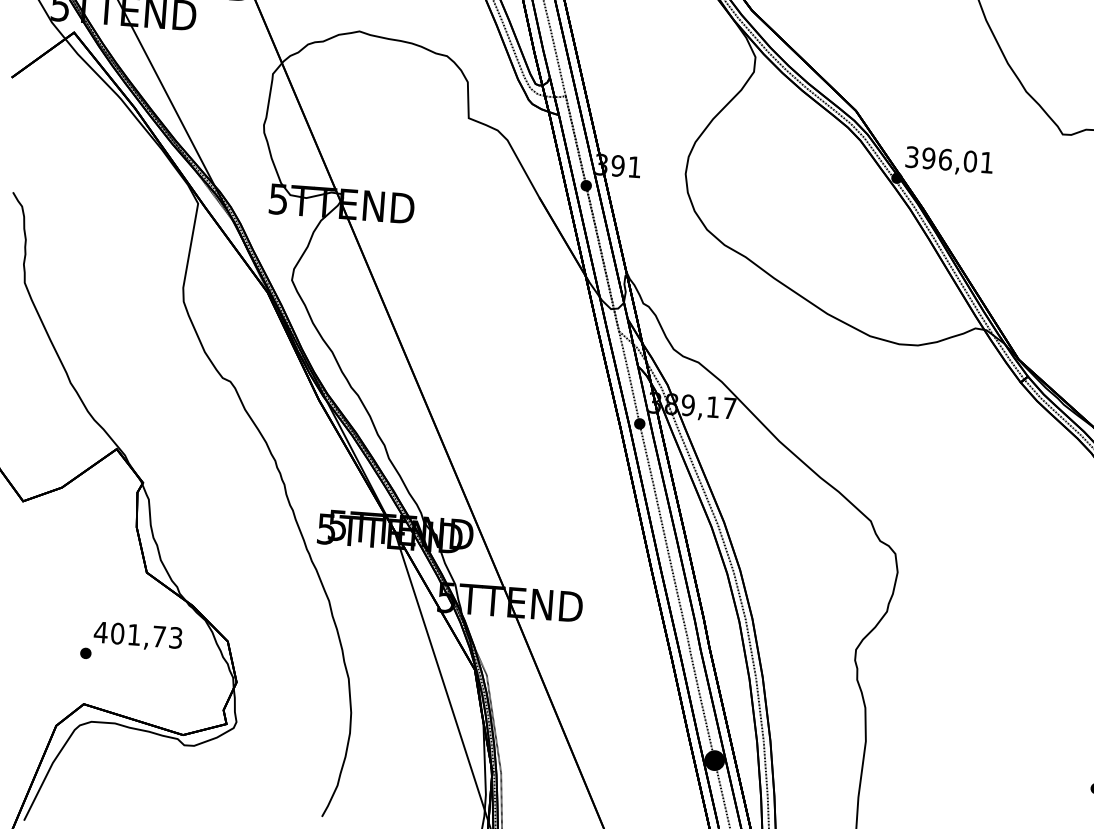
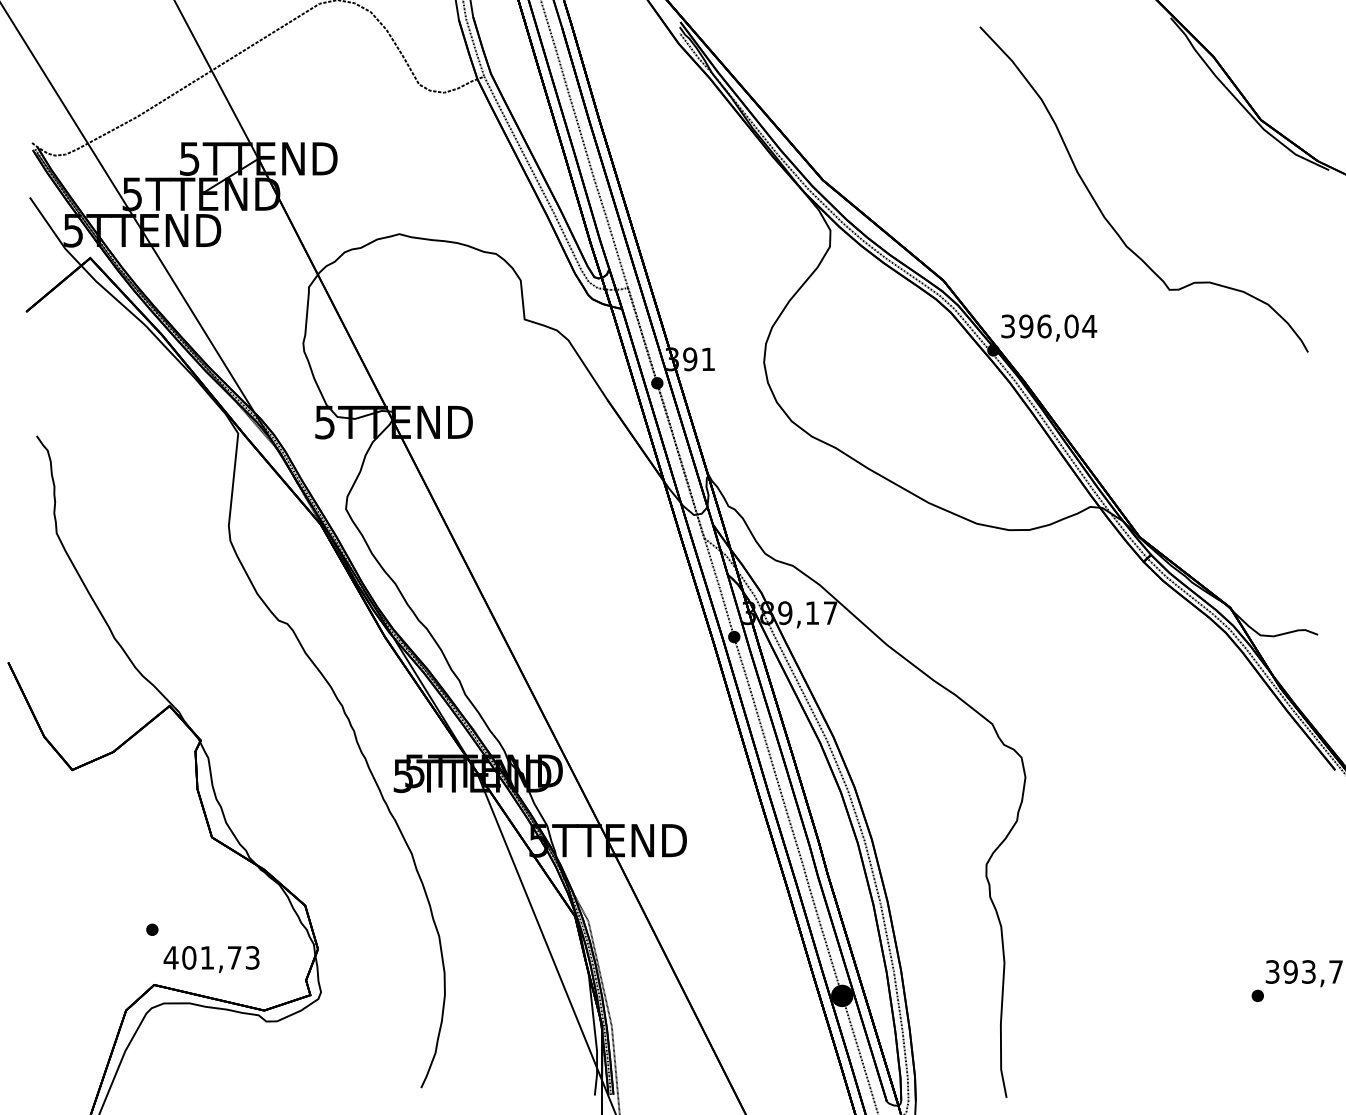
text: (986, 162) -> (1089, 326), 396,01 -> 396,04
text: (137, 636) -> (211, 959), moved

